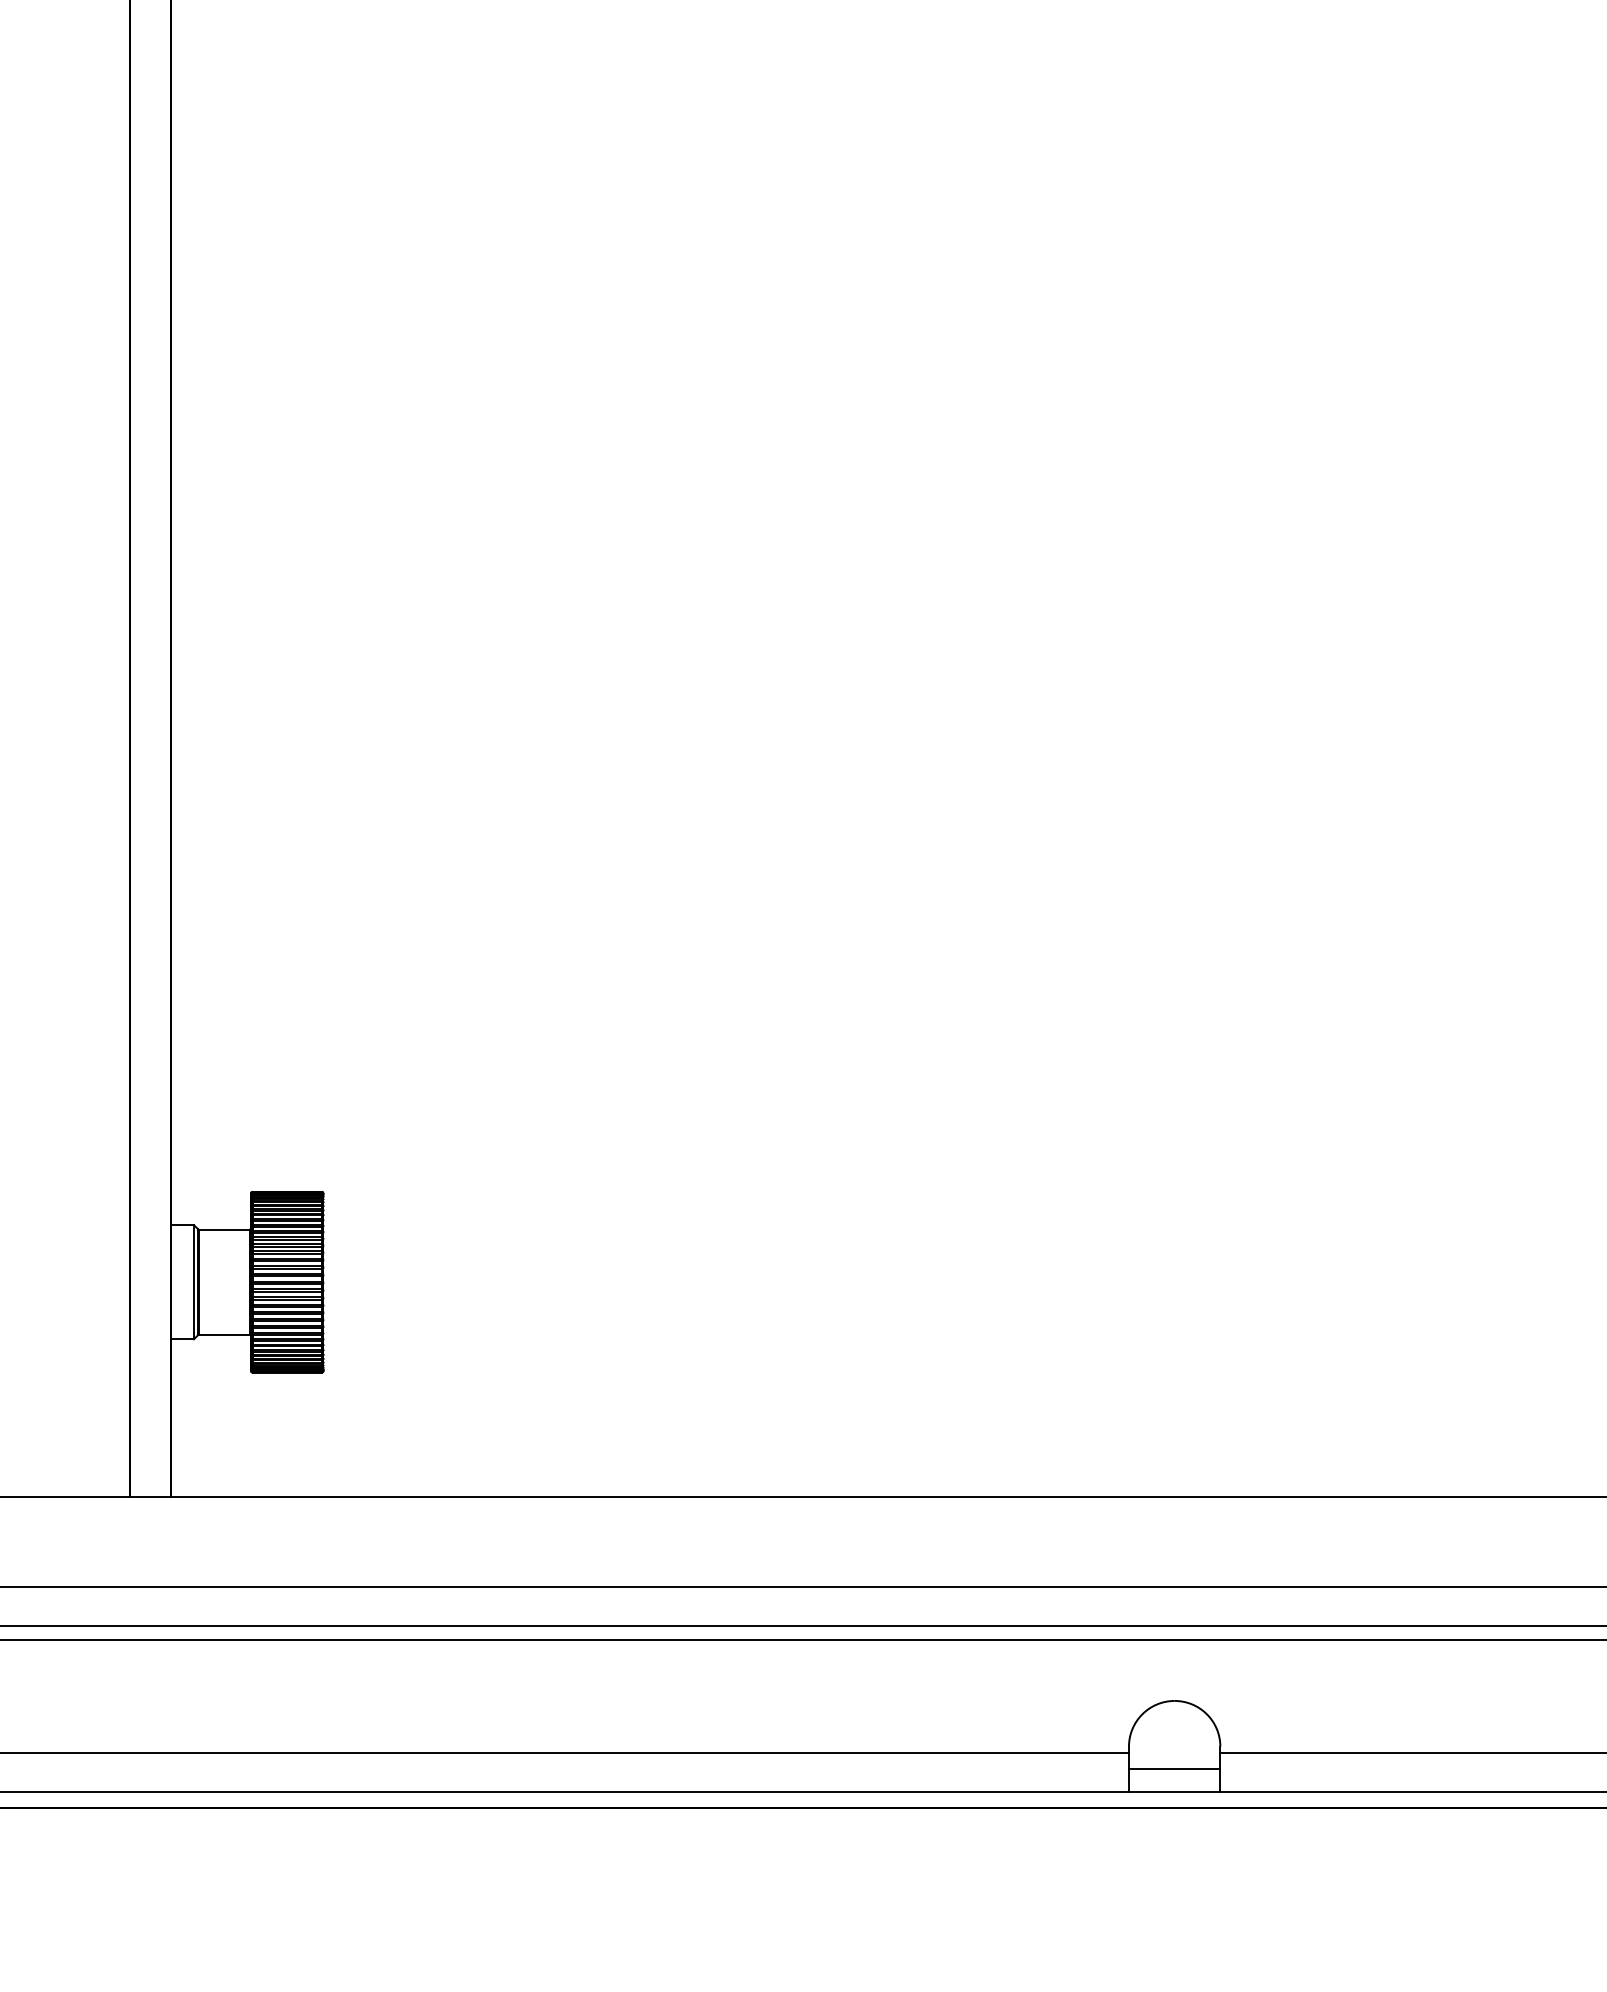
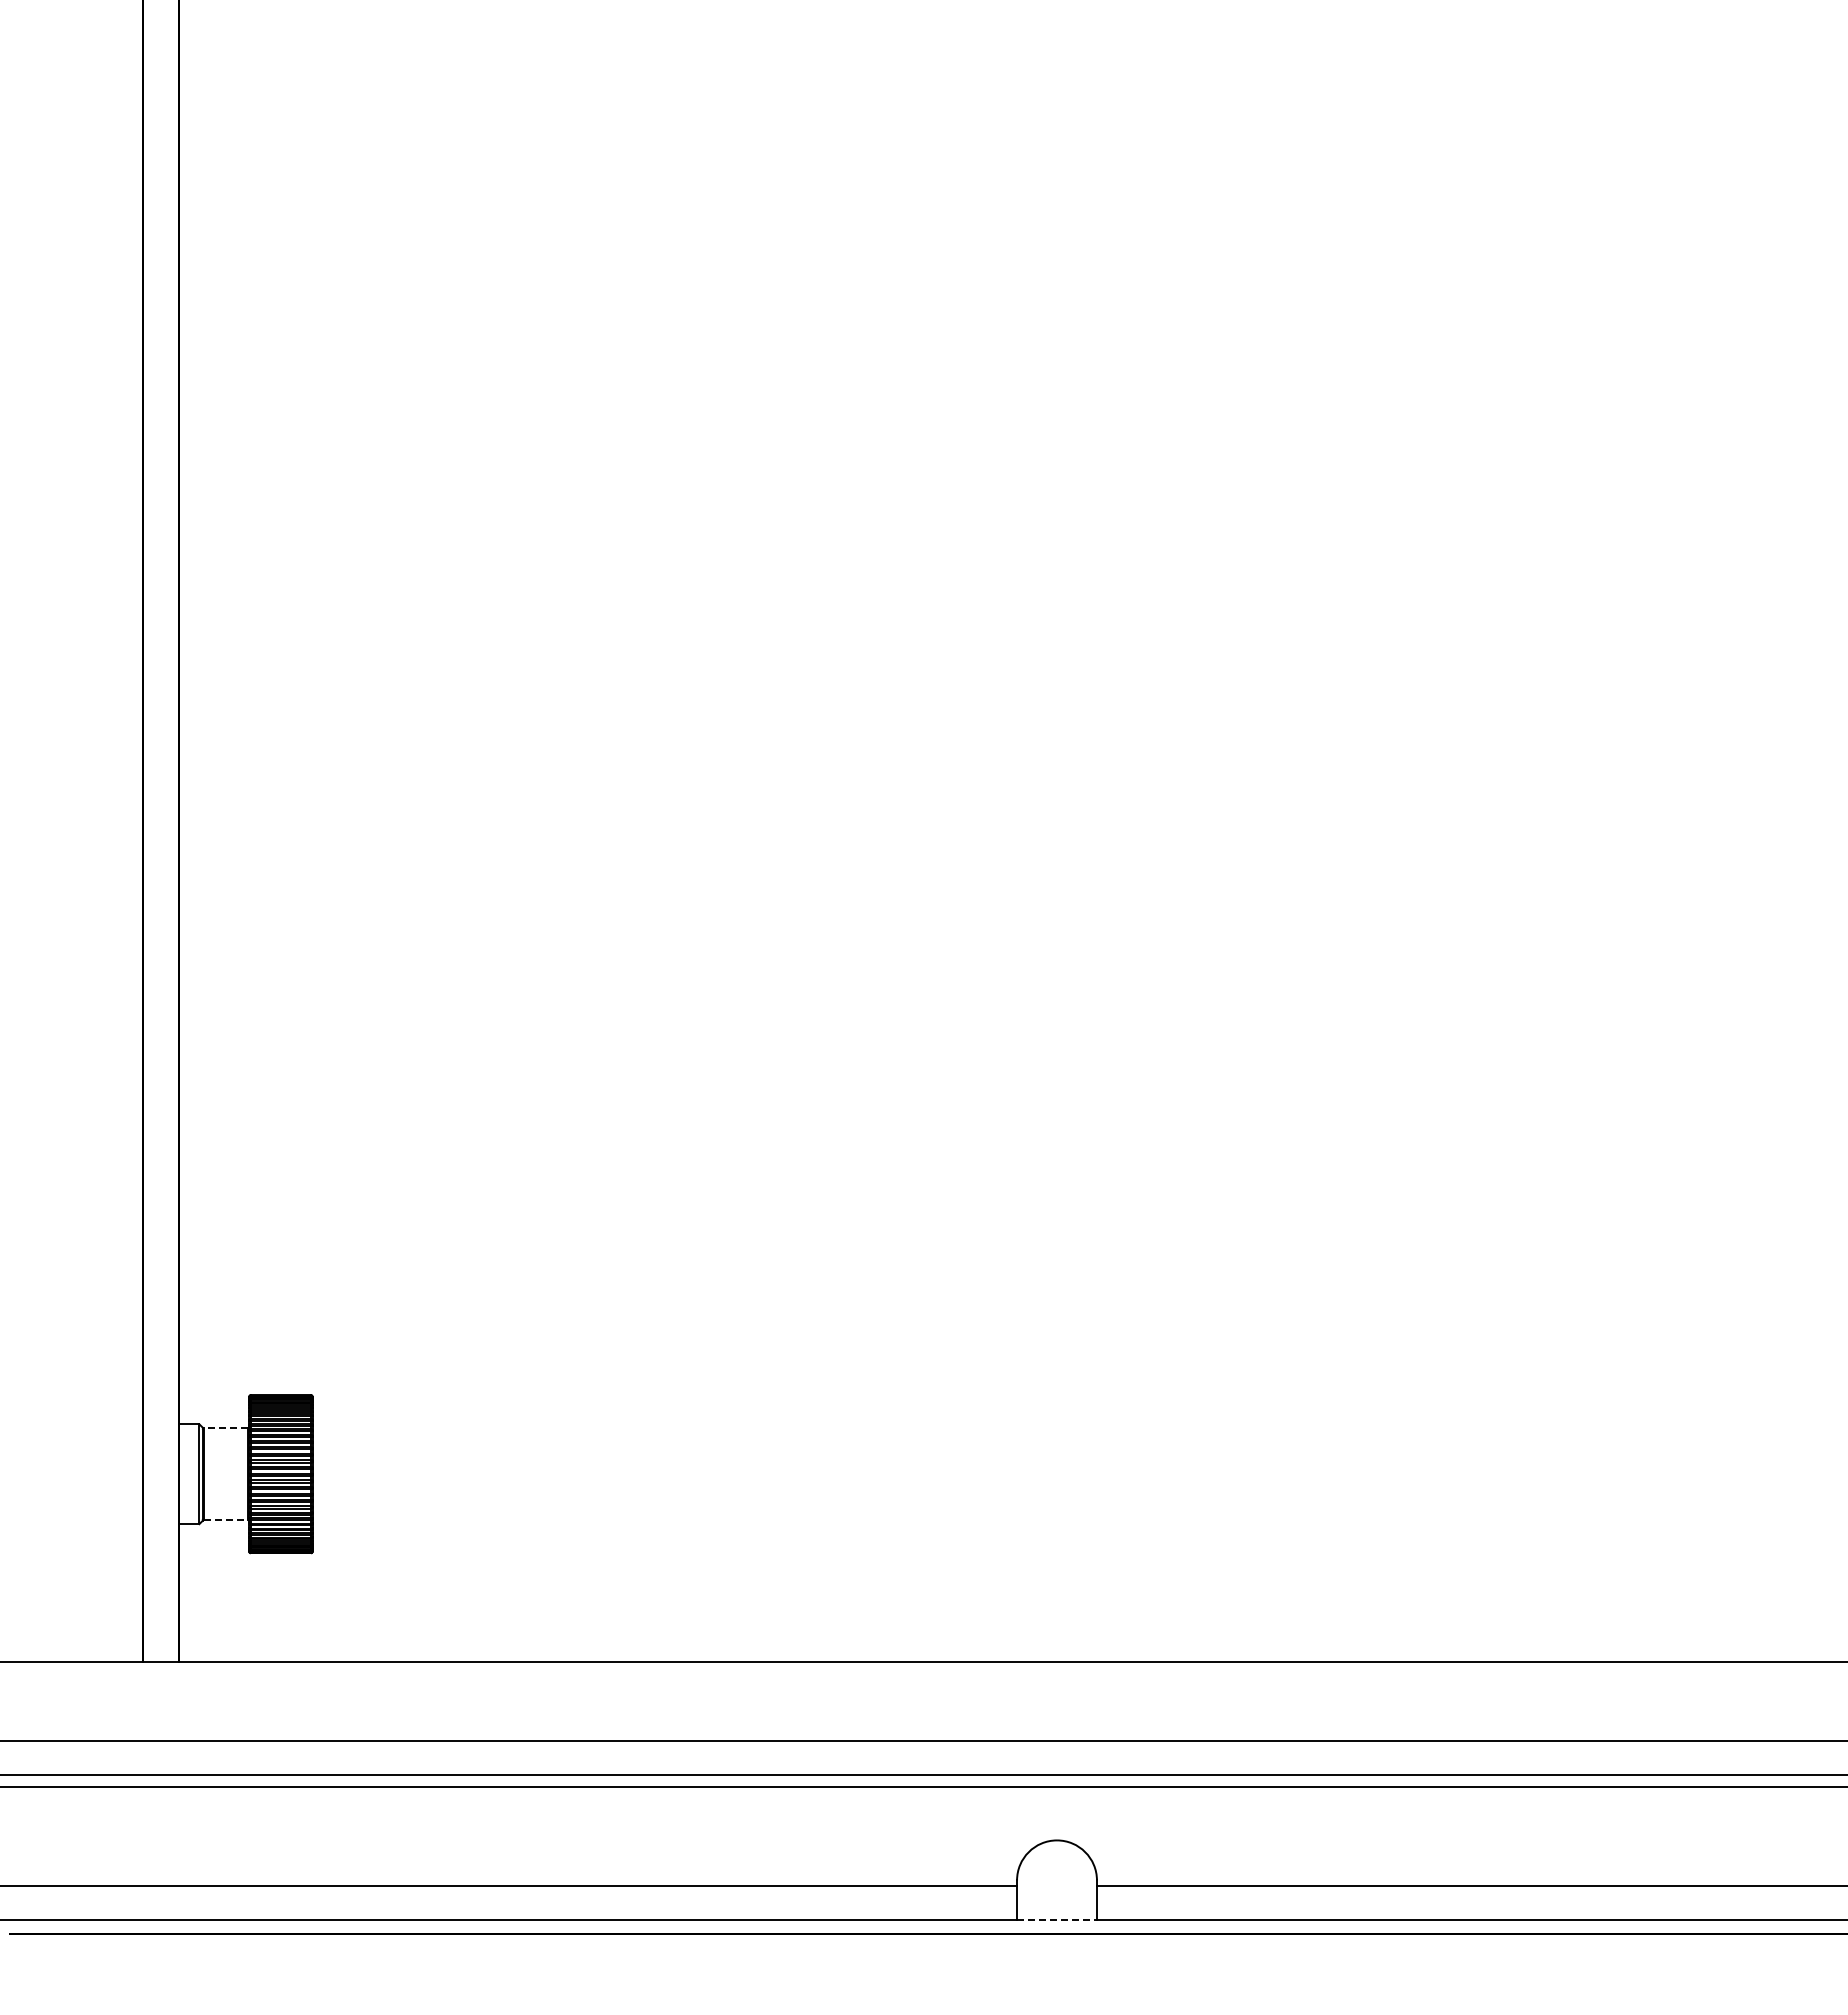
line: (224, 1229) -> (226, 1428), solid -> dashed
line: (224, 1335) -> (226, 1520), solid -> dashed
line: (1174, 1769) -> (1056, 1900), removed
line: (1175, 1792) -> (1057, 1920), solid -> dashed

